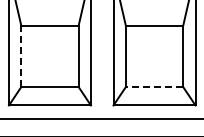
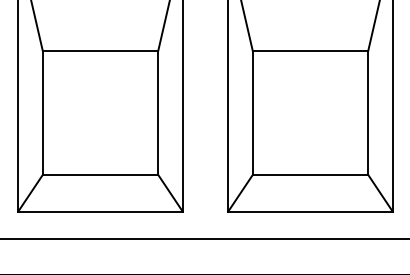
line: (21, 56) -> (43, 113), dashed -> solid
line: (154, 87) -> (310, 175), dashed -> solid

